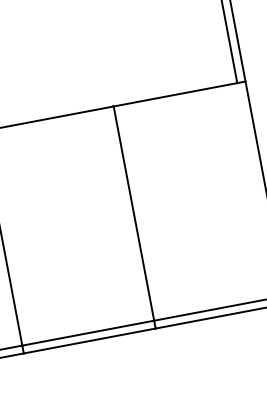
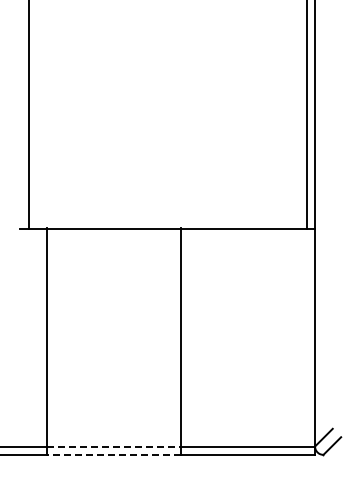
line: (88, 332) -> (114, 446), solid -> dashed
line: (89, 340) -> (113, 454), solid -> dashed

